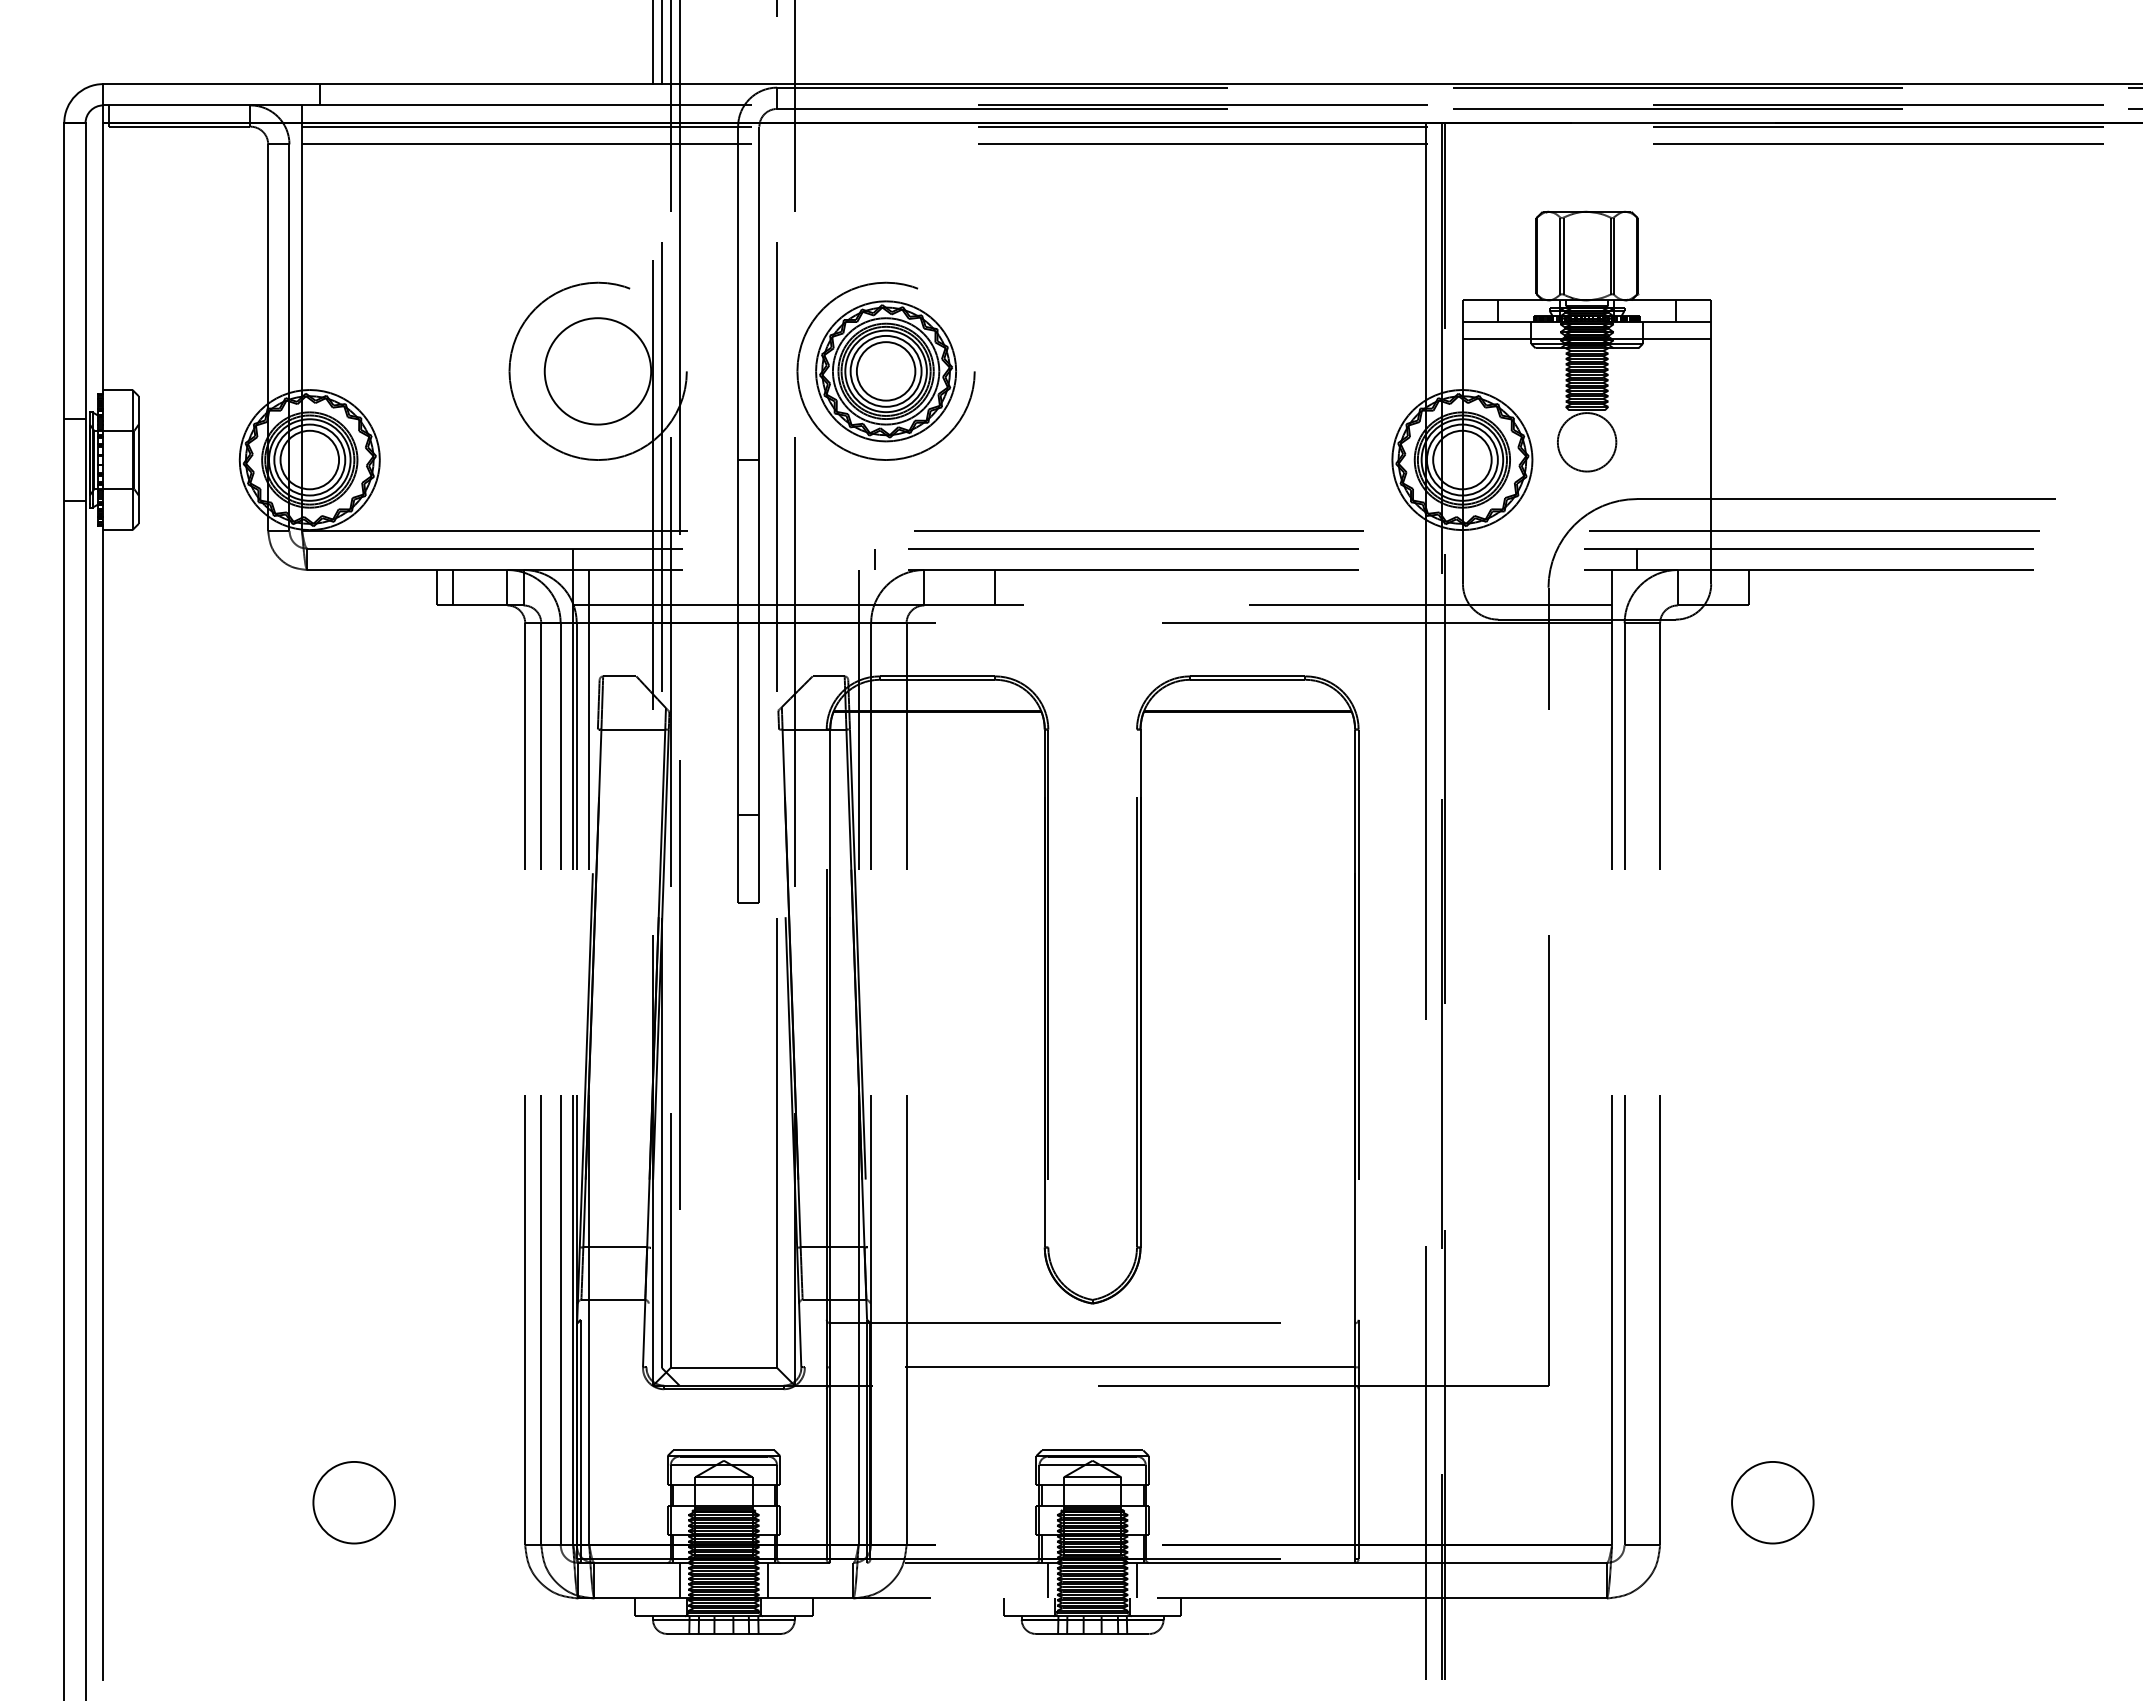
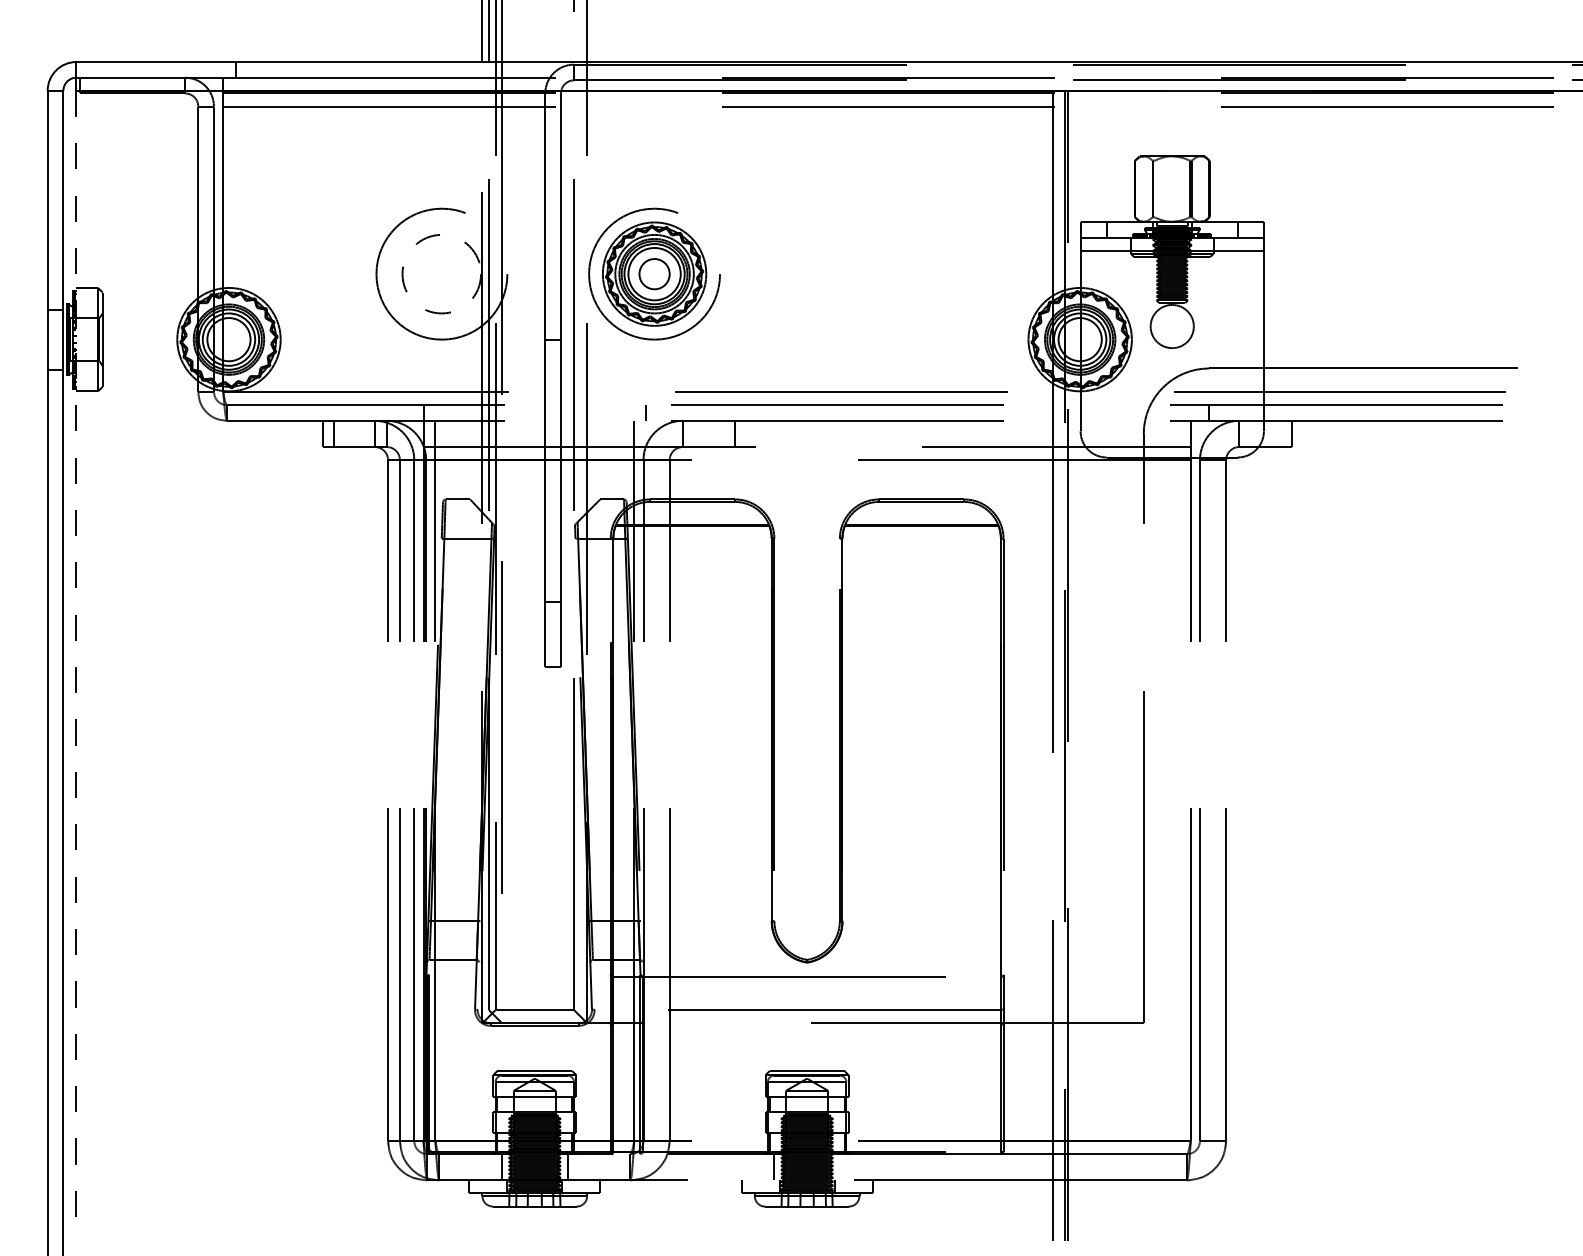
line: (1563, 255) -> (1154, 188), removed
circle: (597, 371) -> (441, 274), solid -> dashed
circle: (885, 371) -> (654, 274), size x0.7
line: (103, 902) -> (76, 666), solid -> dashed
circle: (353, 1502) -> (261, 1109), removed
circle: (1772, 1502) -> (1309, 1109), removed
line: (1137, 1580) -> (840, 1167), removed

